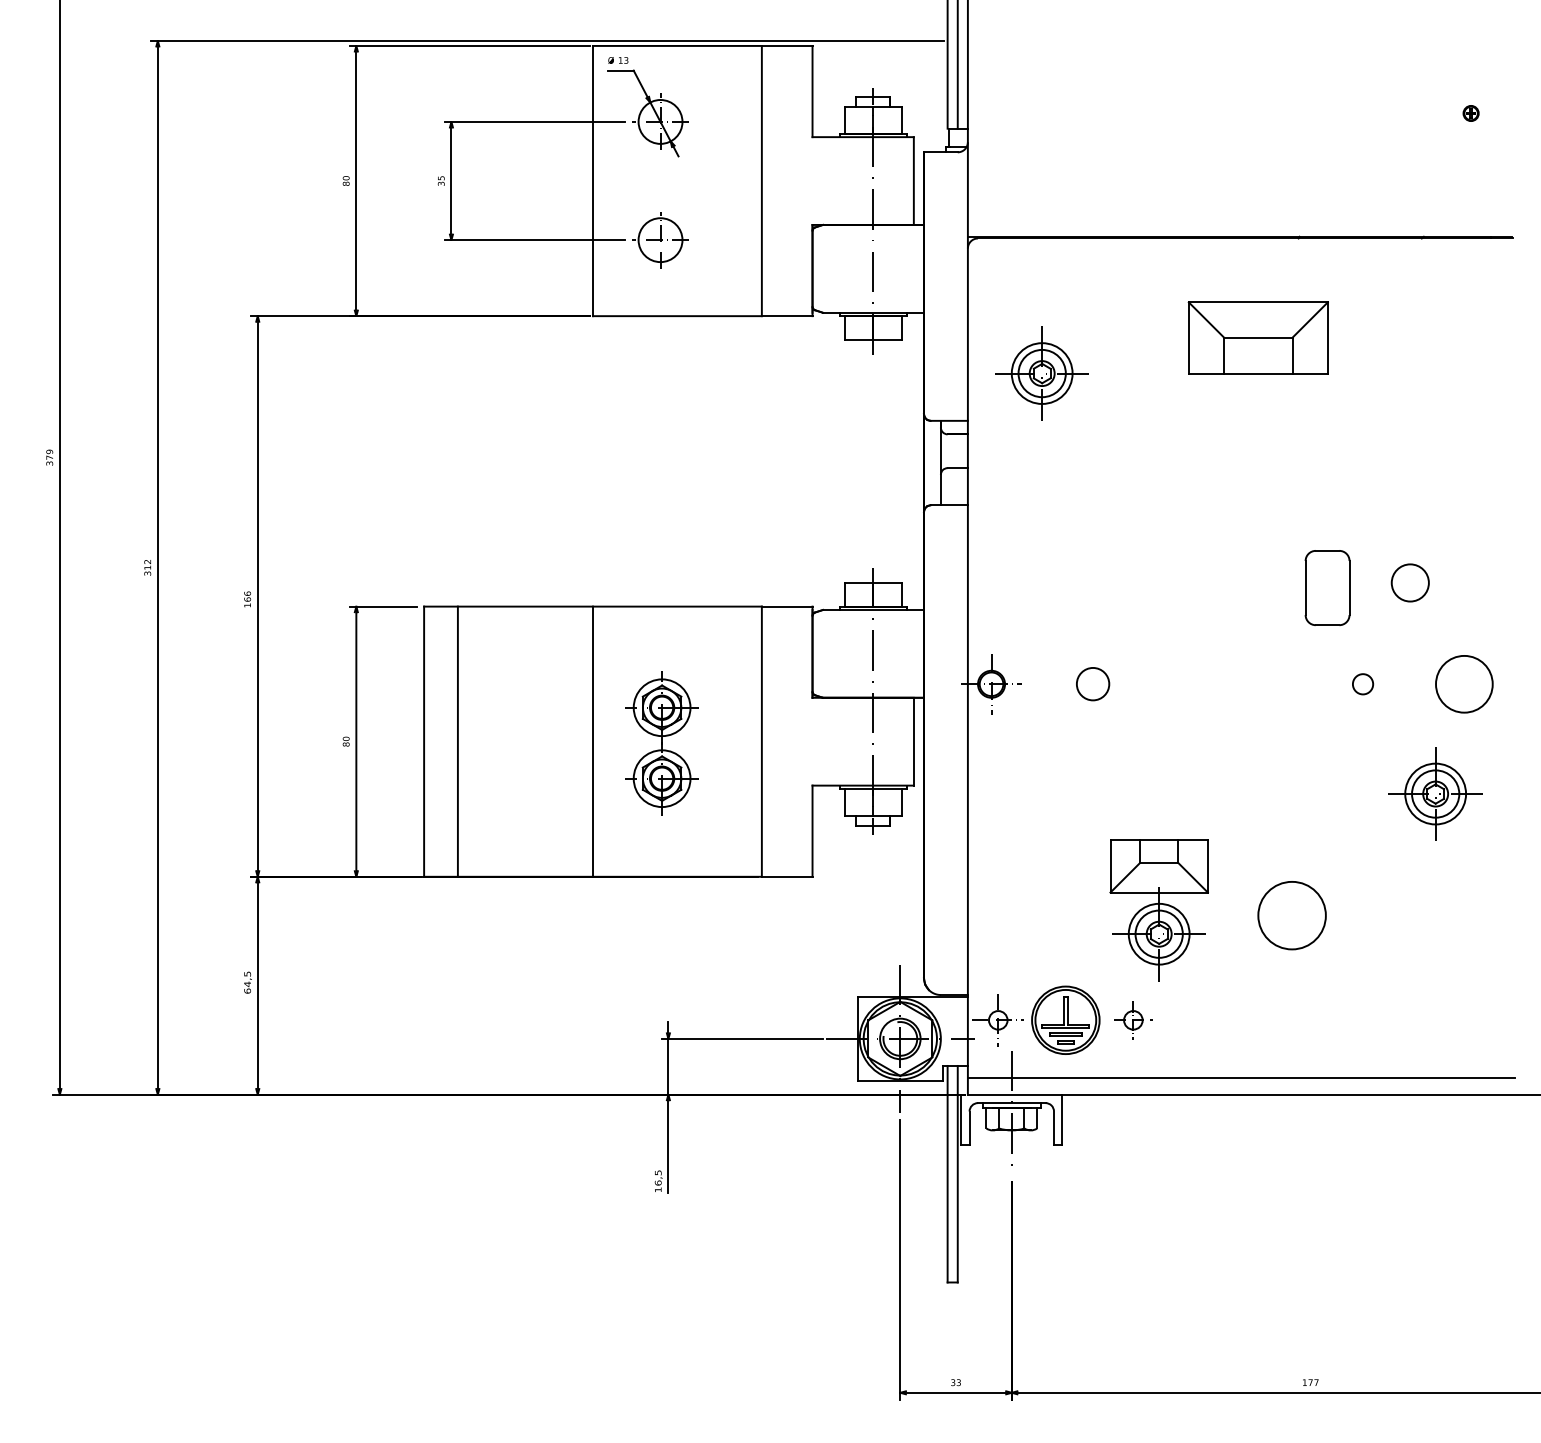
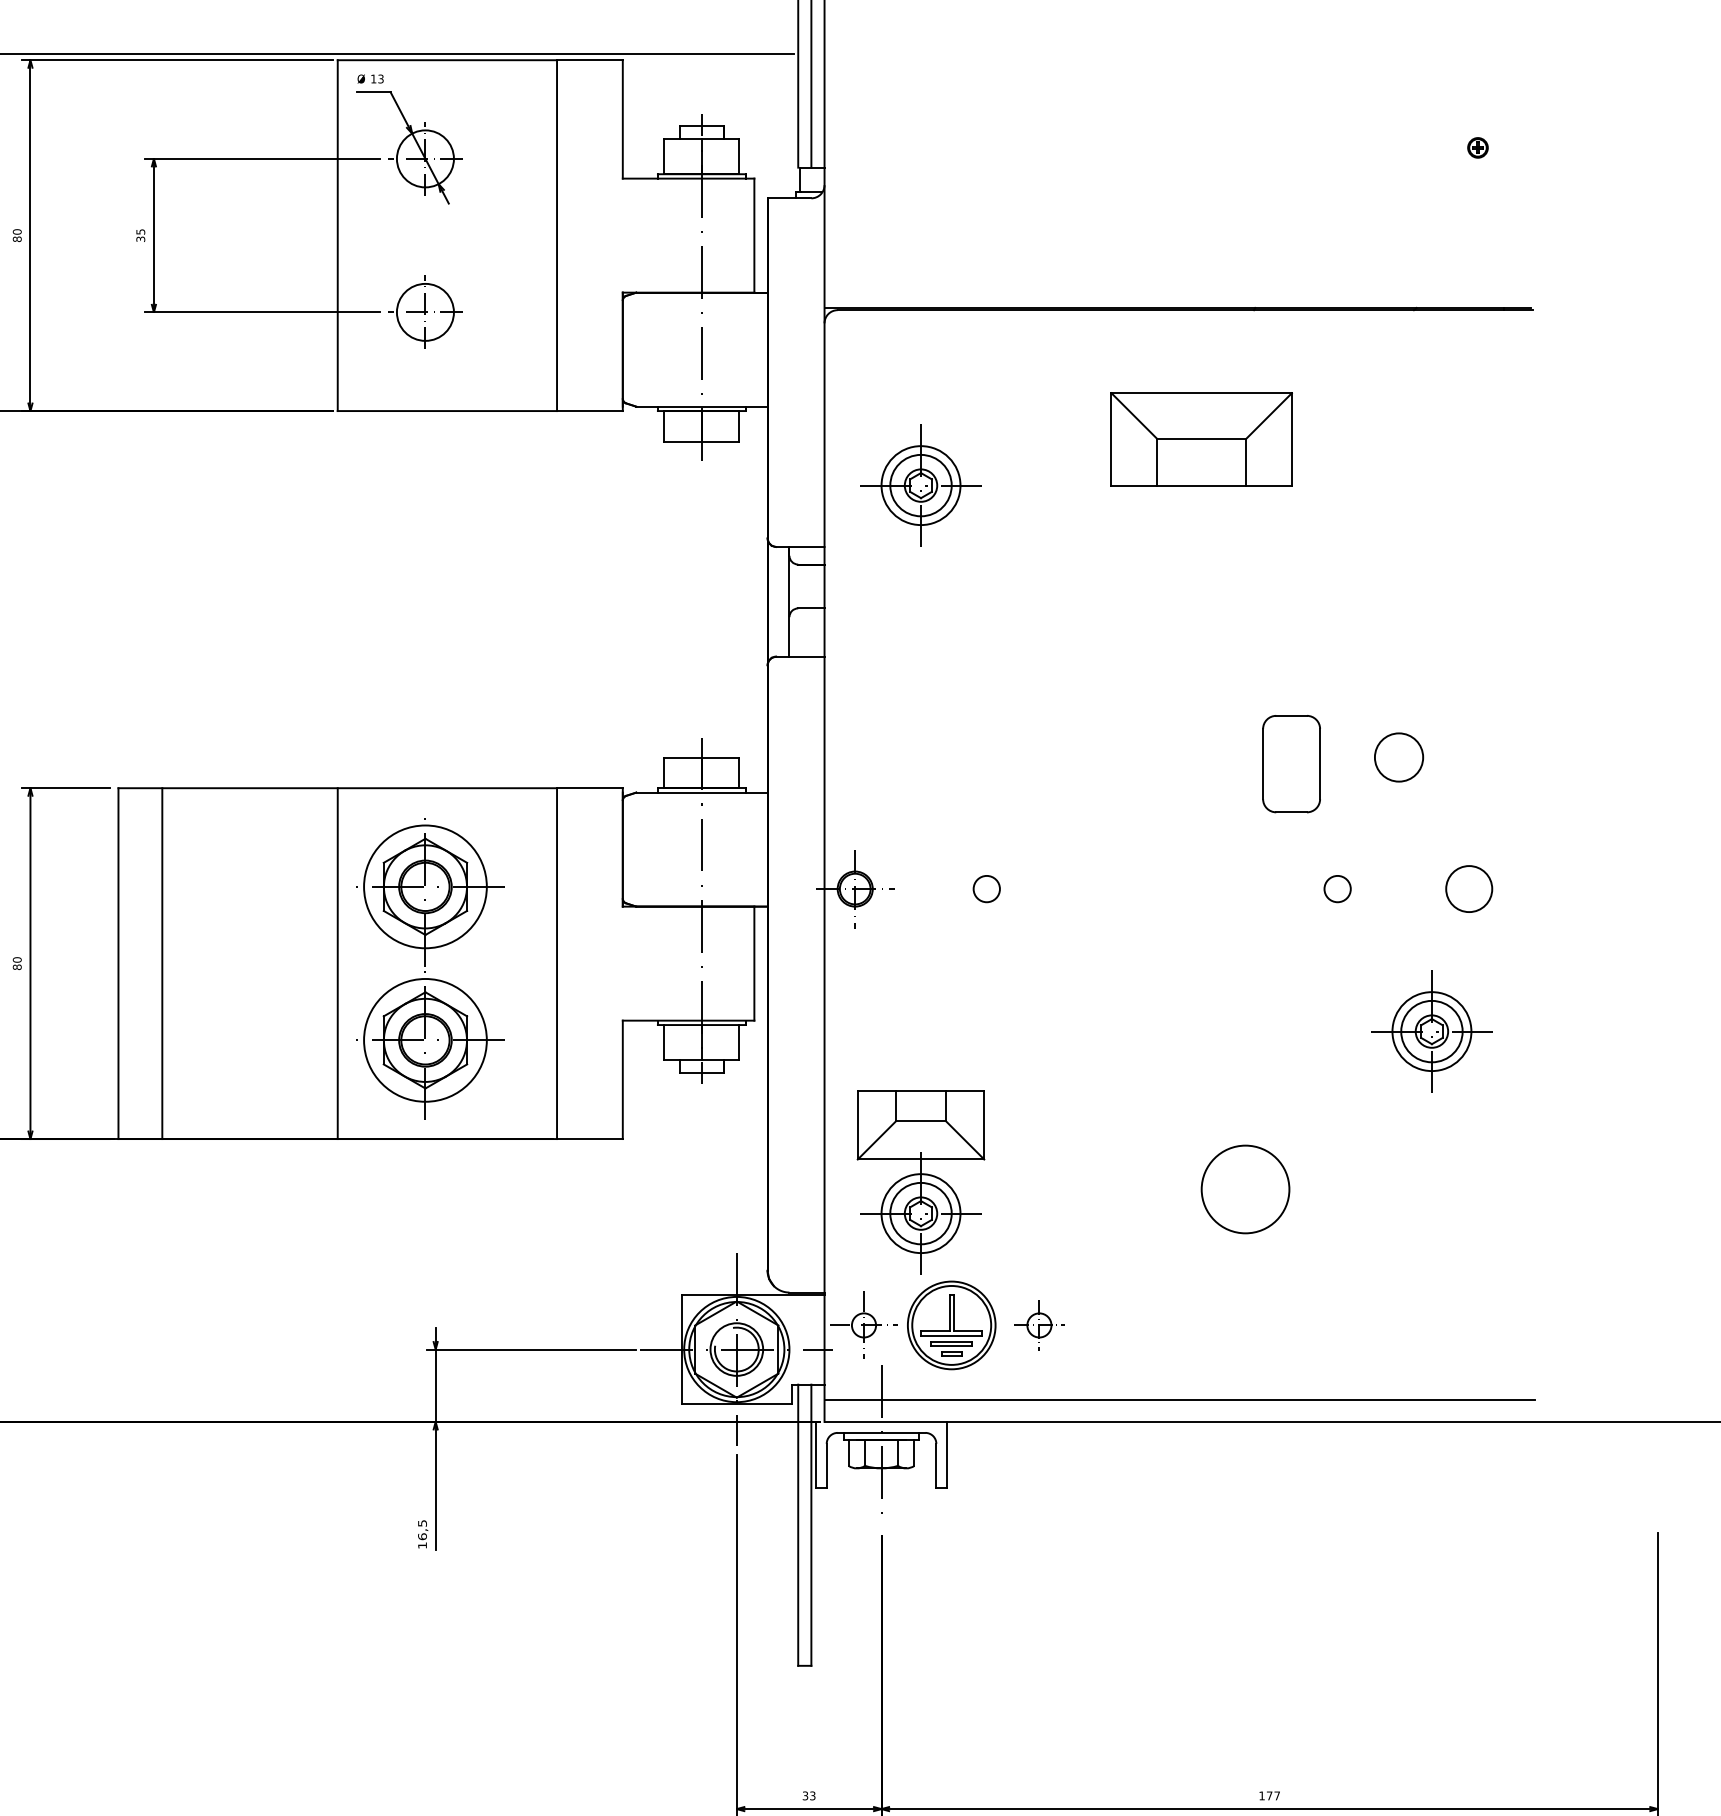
circle: (1092, 684) -> (986, 889), size x0.62
circle: (1464, 684) -> (1469, 889), size x0.62
part: (664, 745) -> (430, 968), size x1.67
part: (1158, 910) -> (920, 1182), moved

